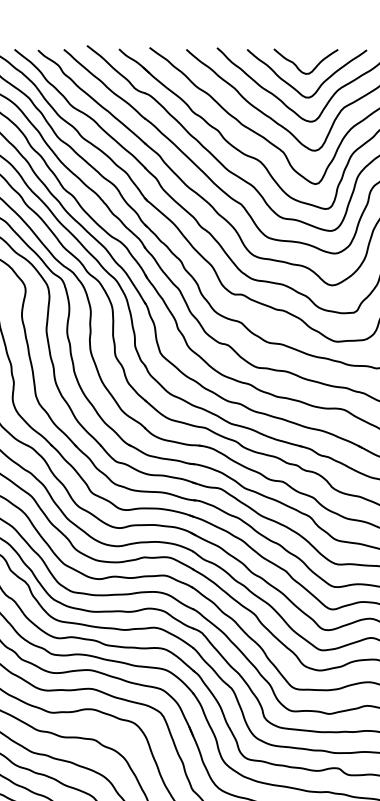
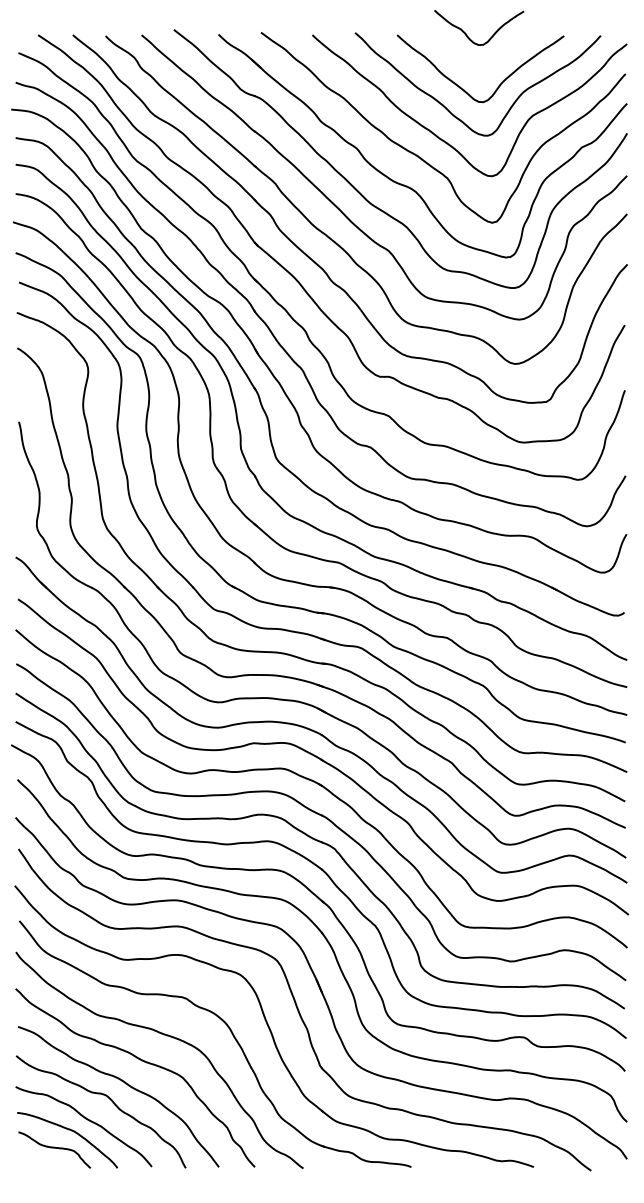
curve: (297, 66) -> (467, 34), moved

